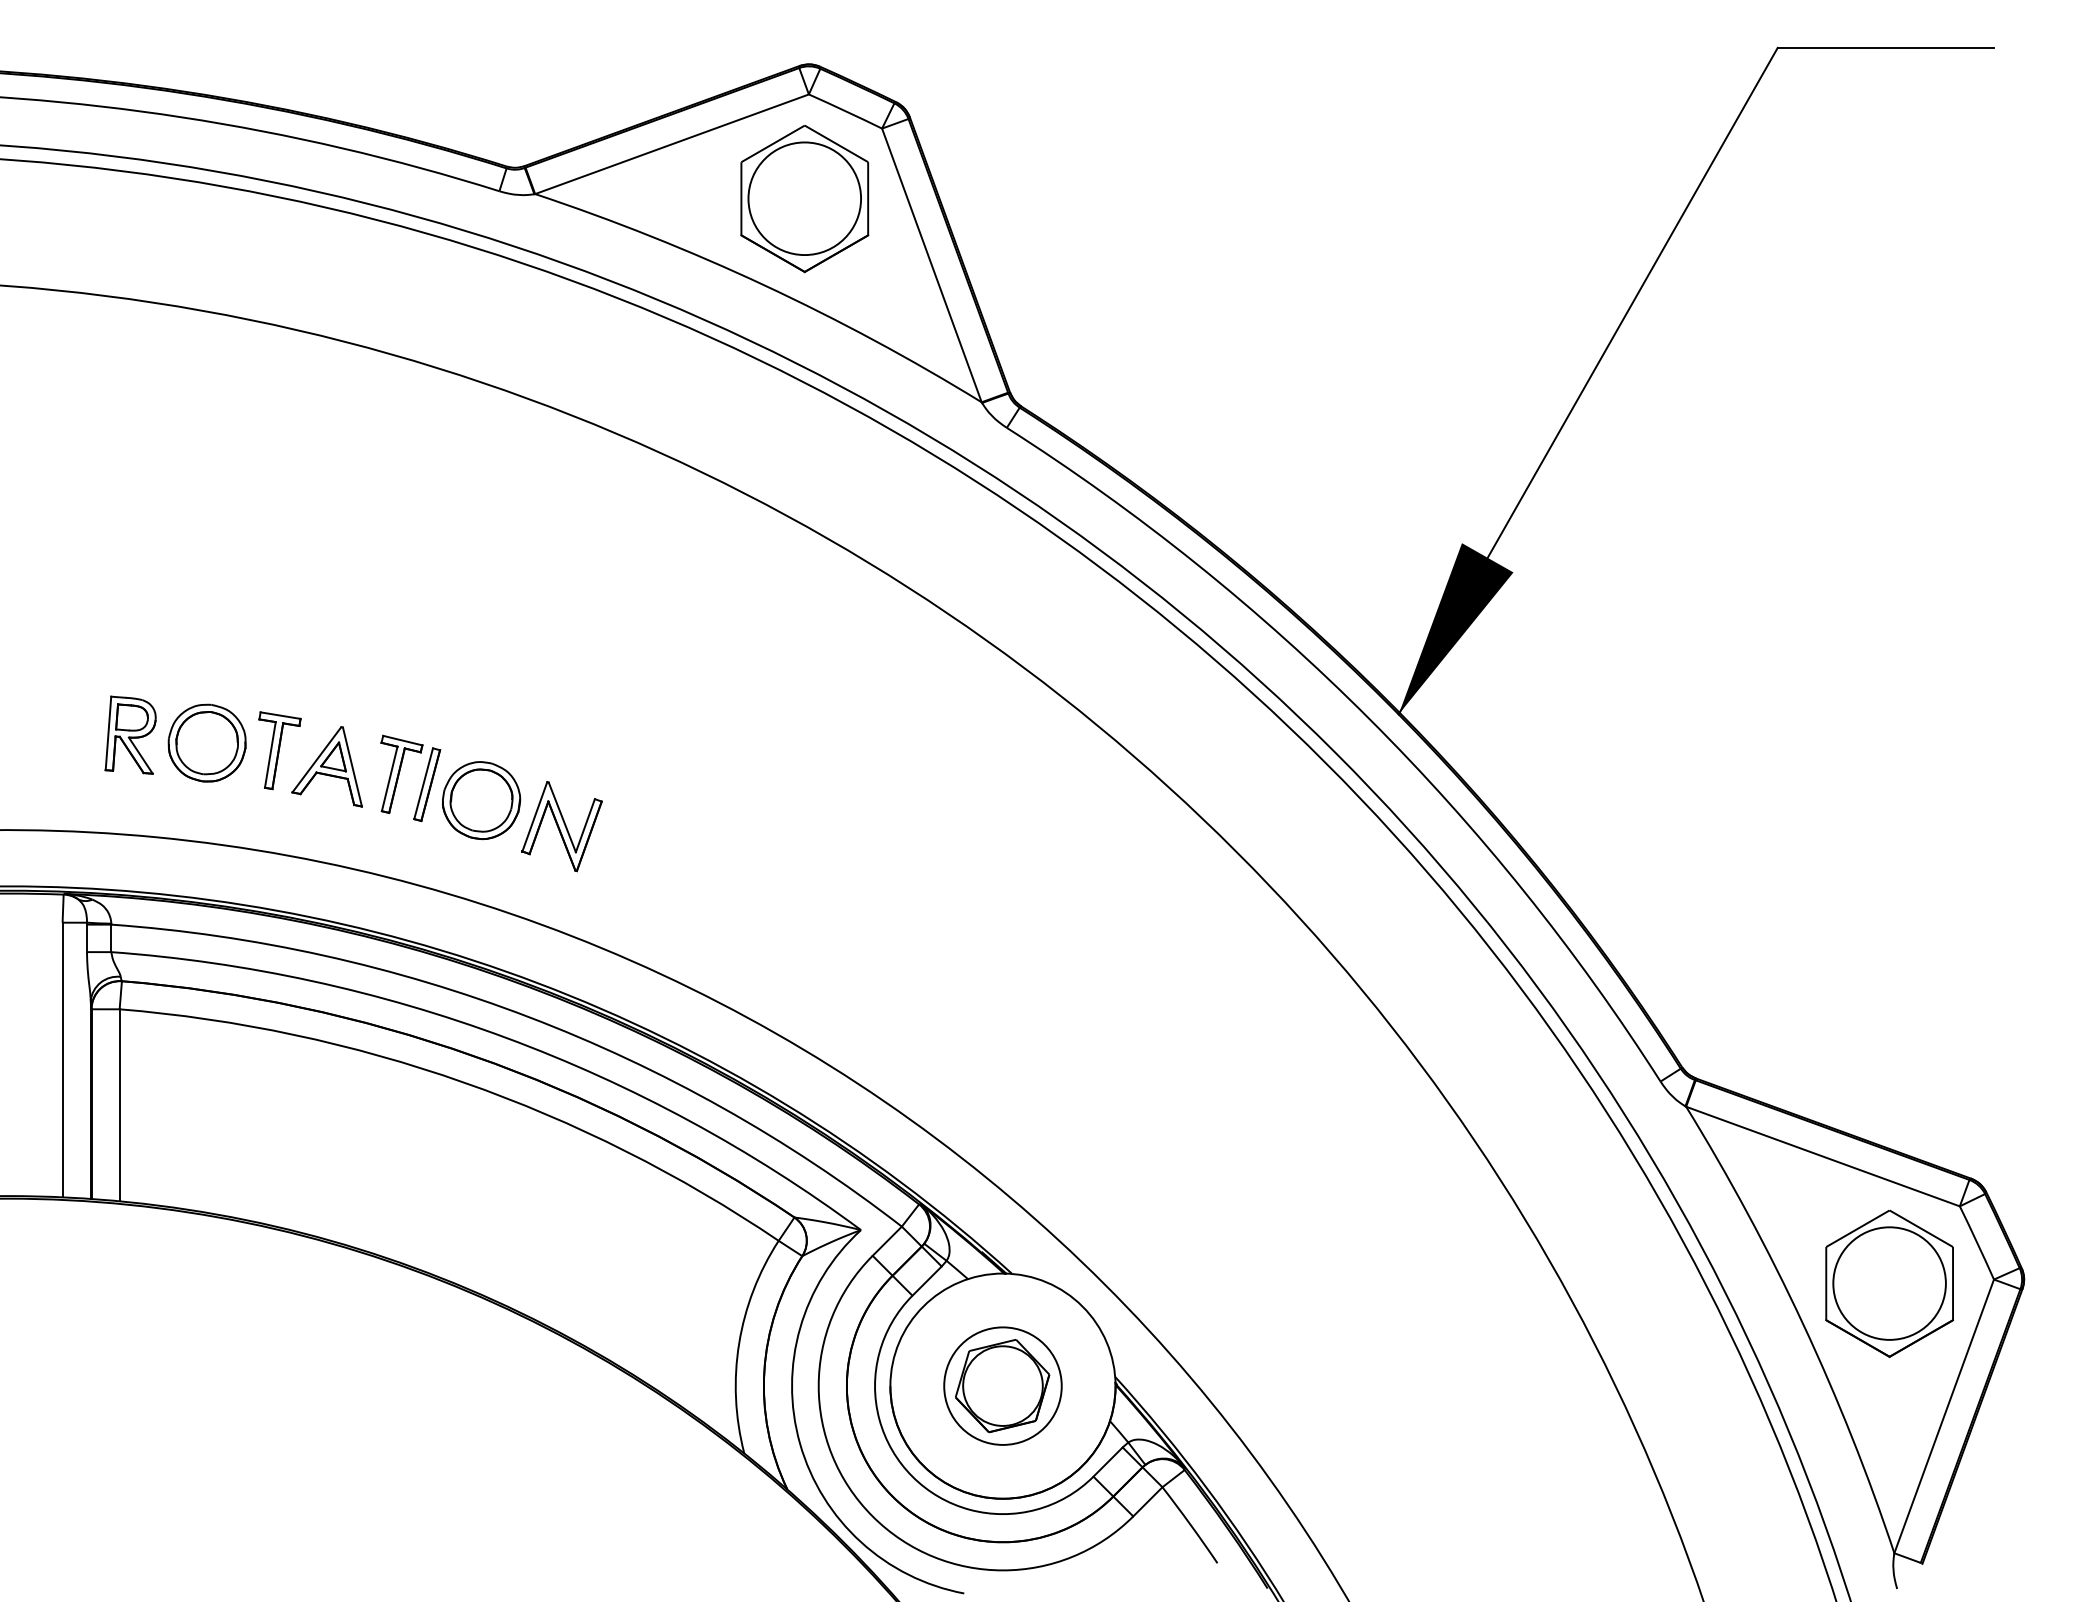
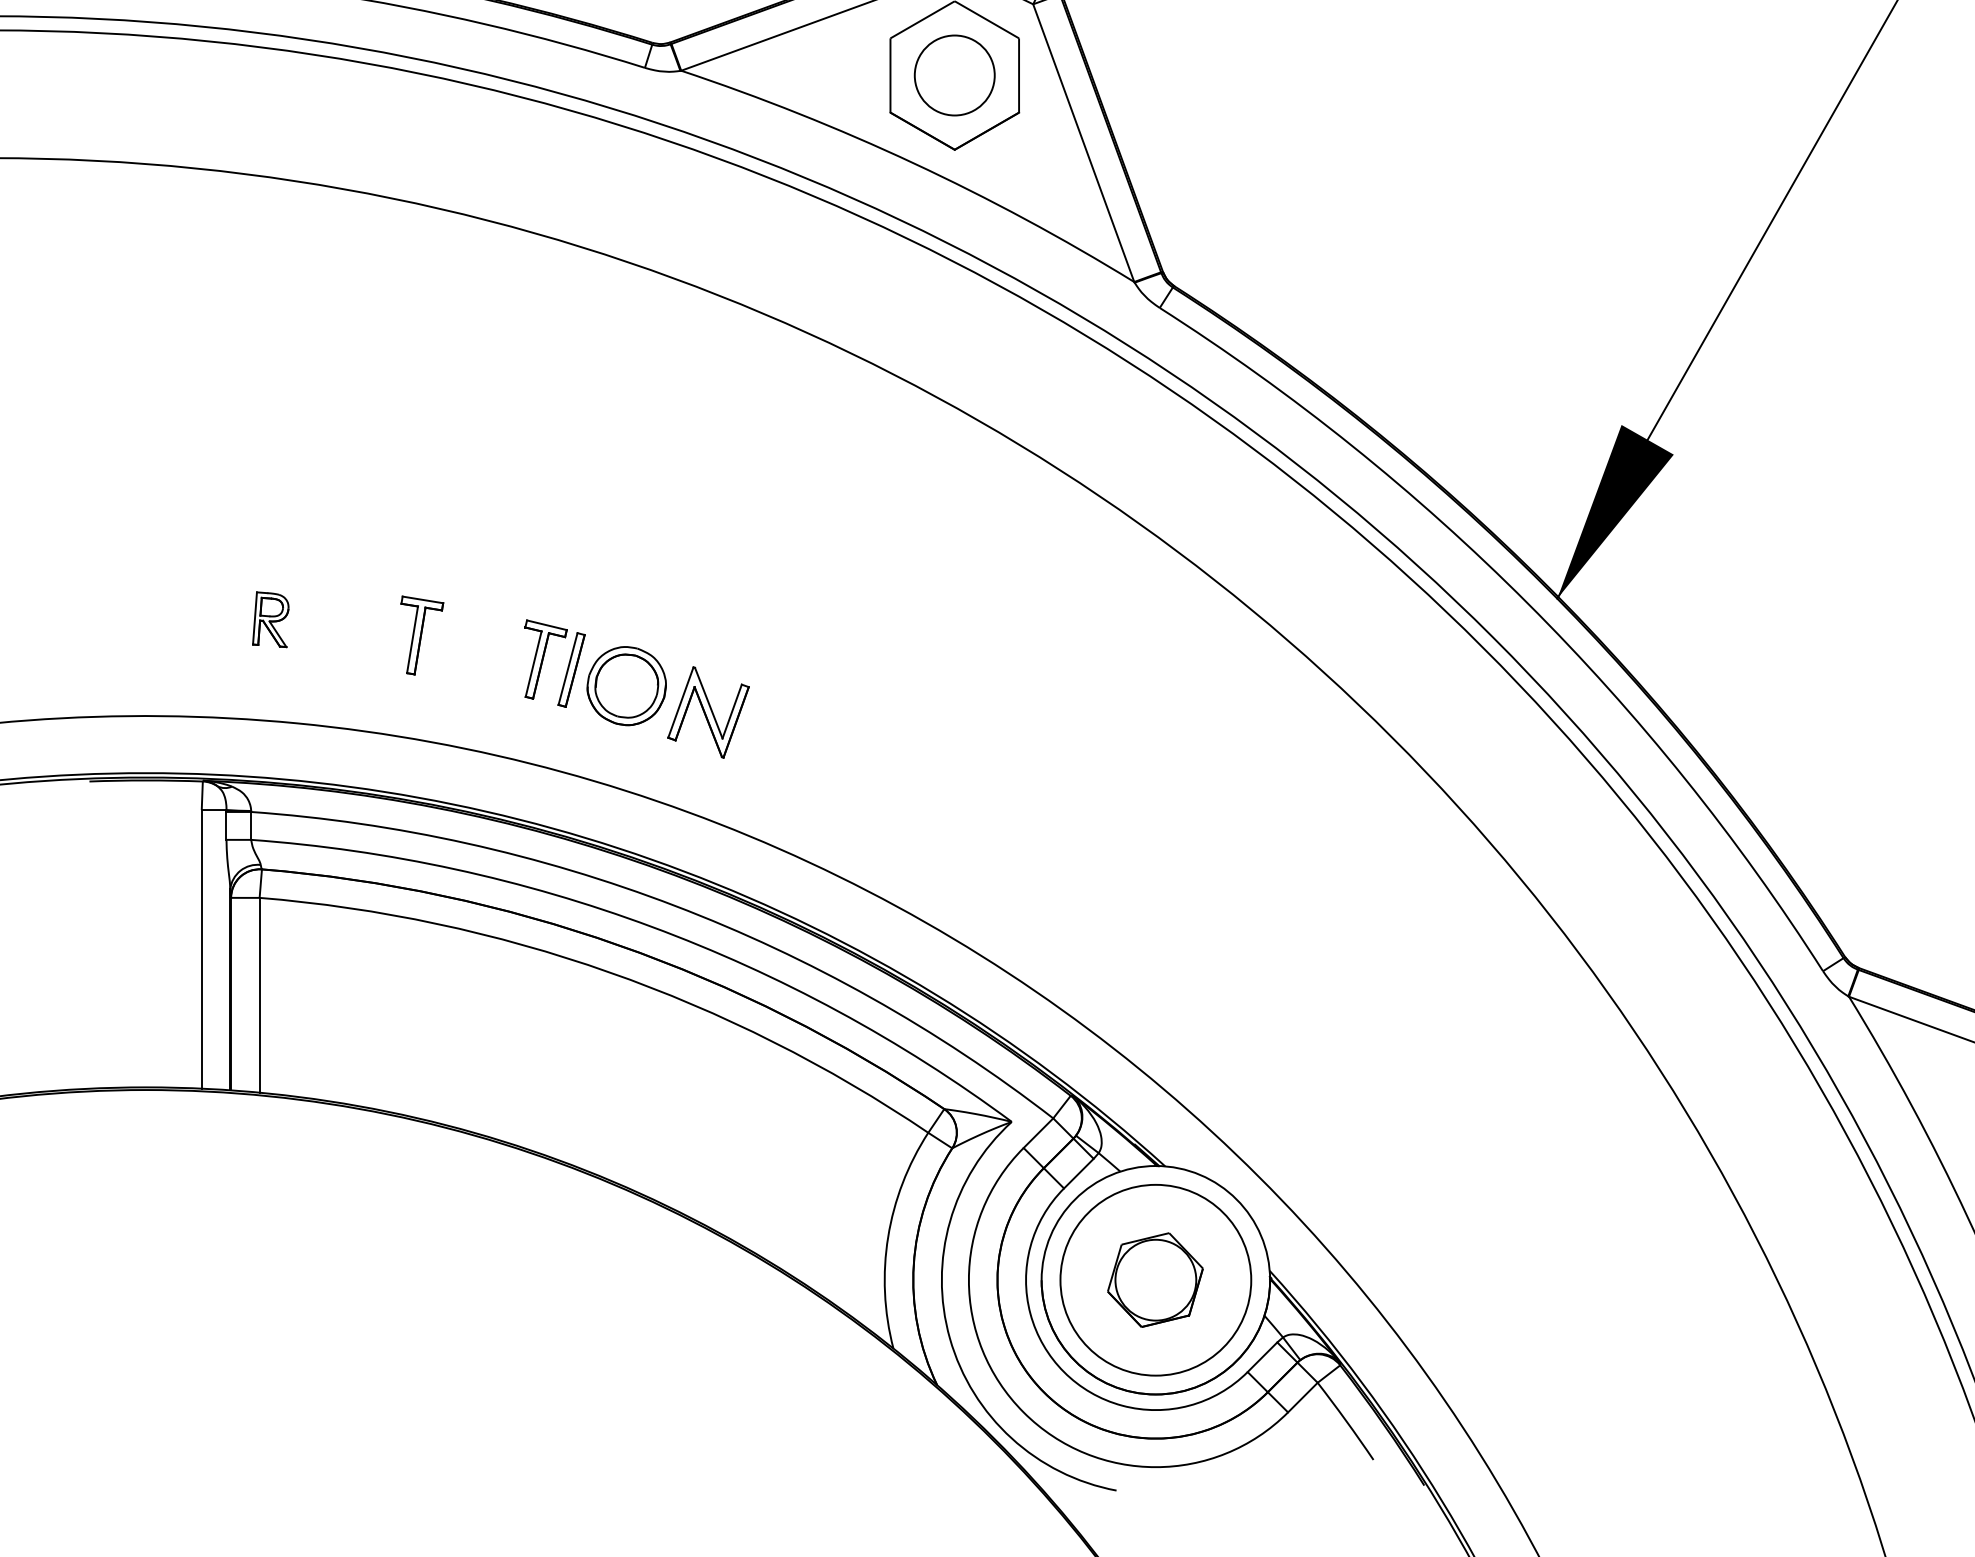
circle: (804, 198) -> (954, 75), size x0.7
part: (130, 734) -> (270, 619), size x0.7
part: (206, 742) -> (347, 627), removed
part: (326, 766) -> (469, 651), removed
circle: (1002, 1385) -> (1155, 1279), size x1.6

